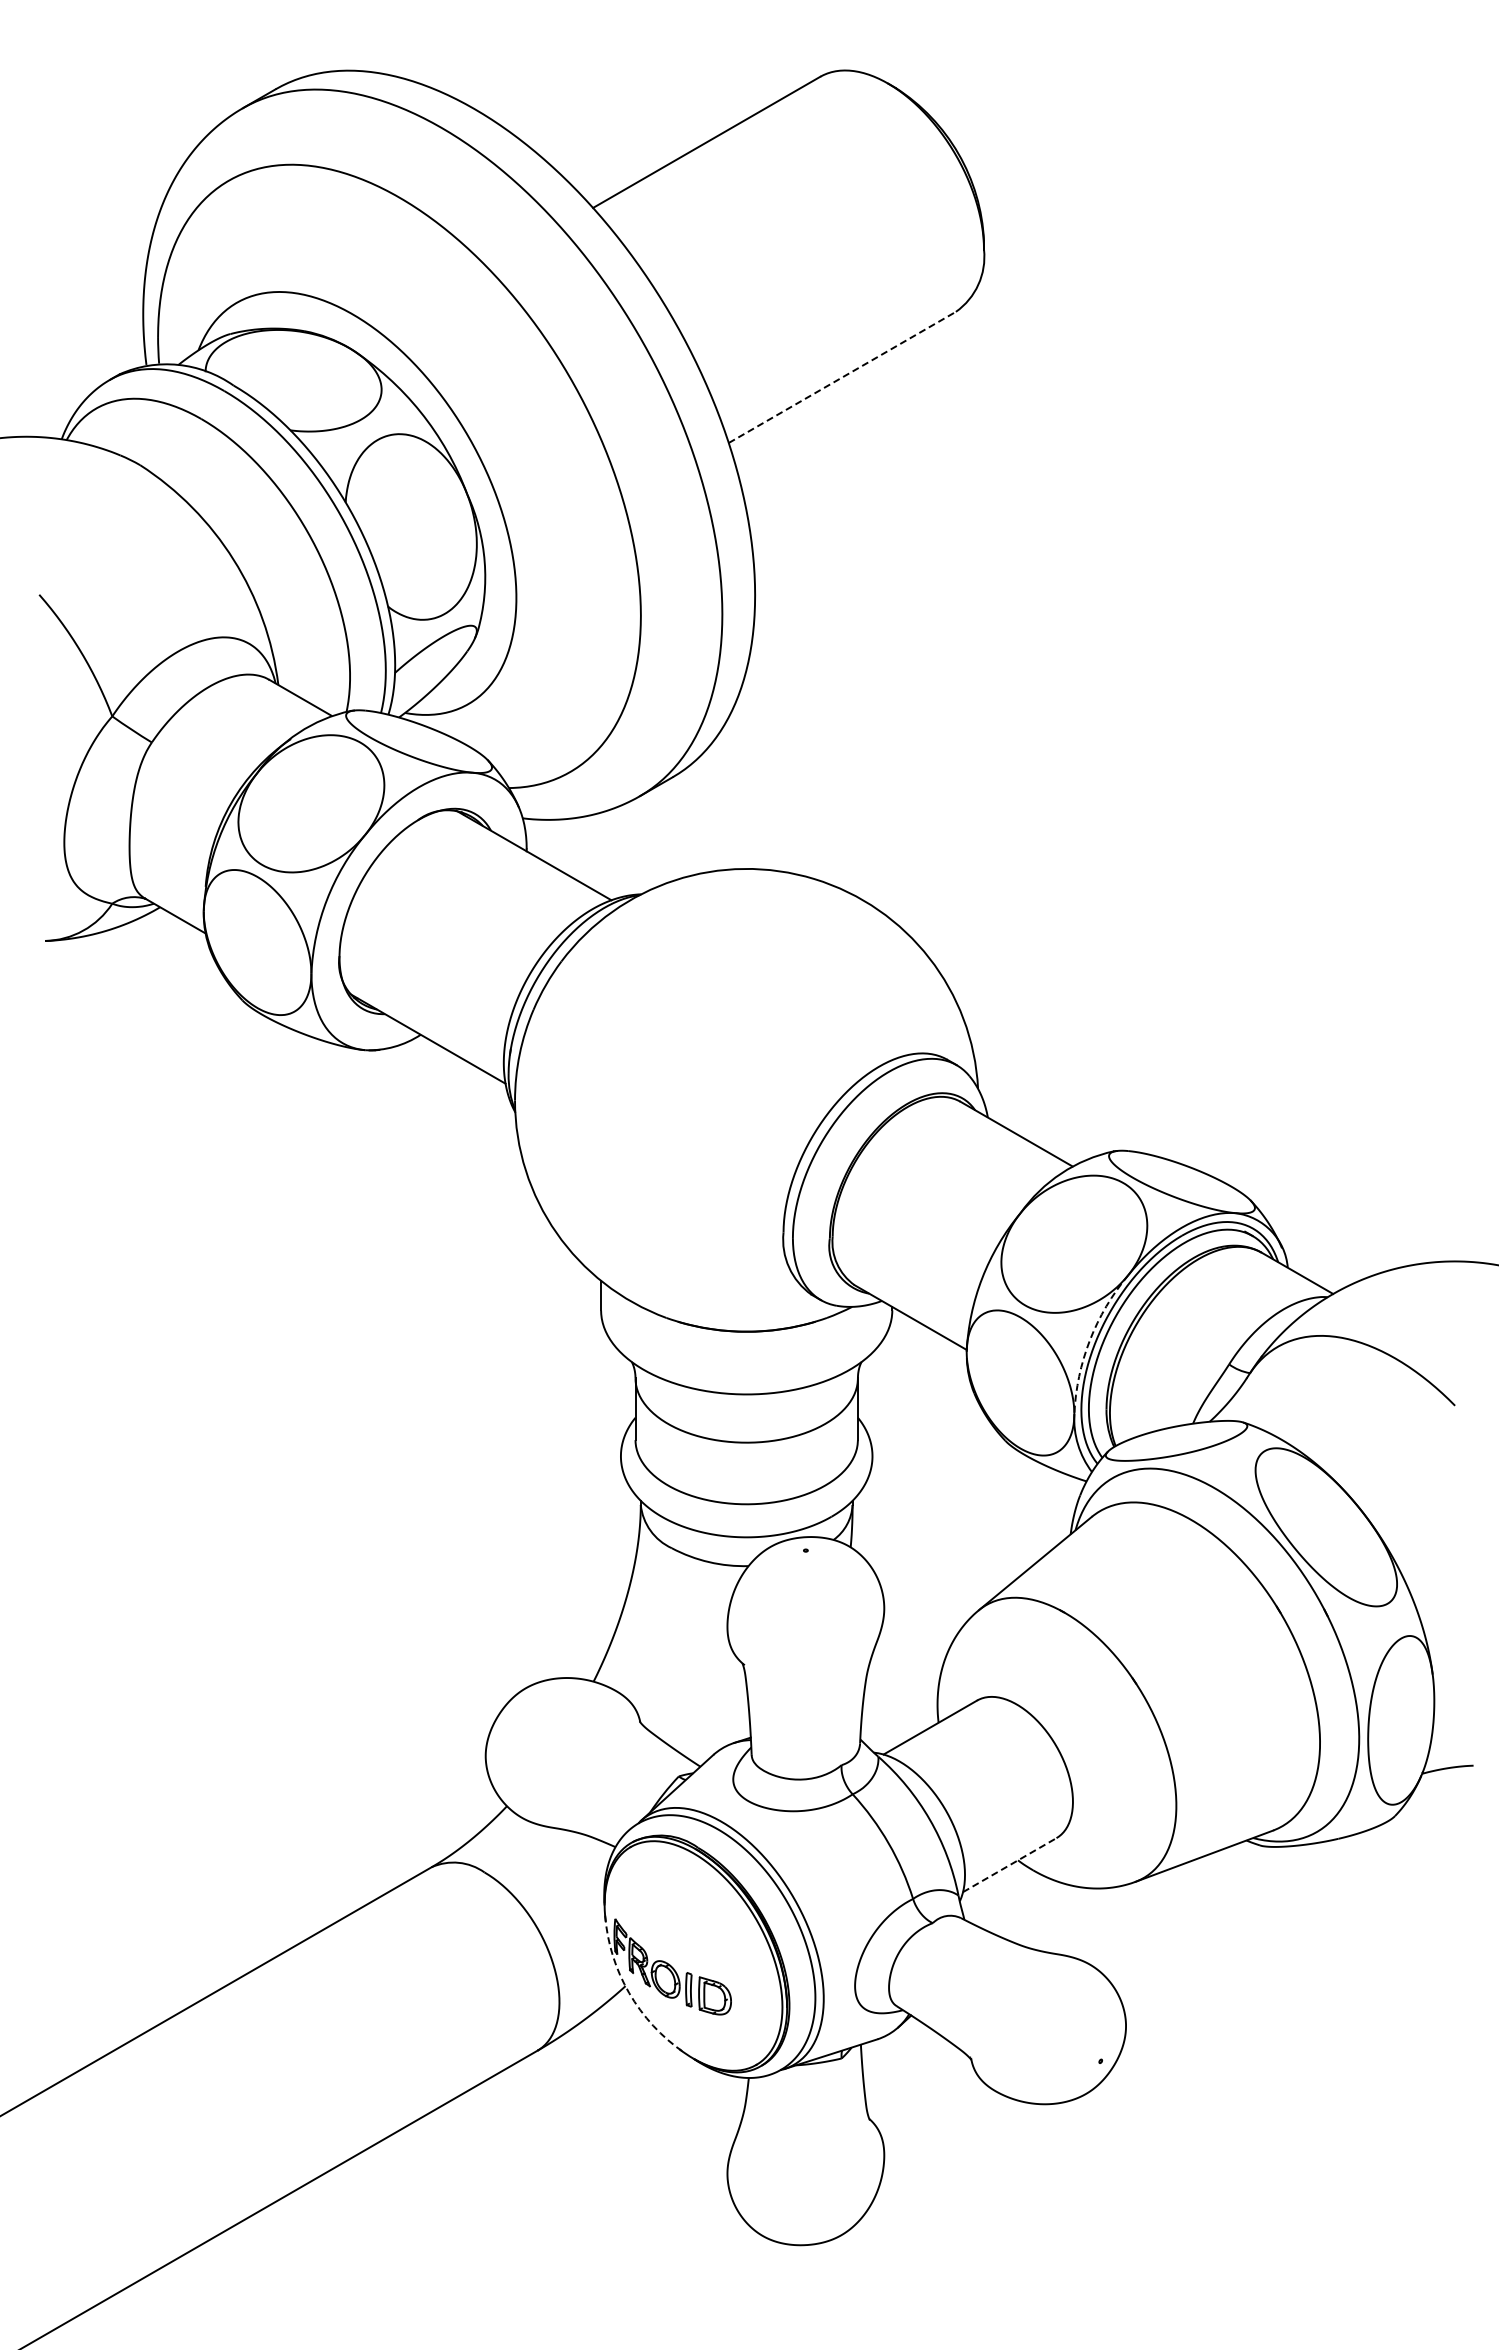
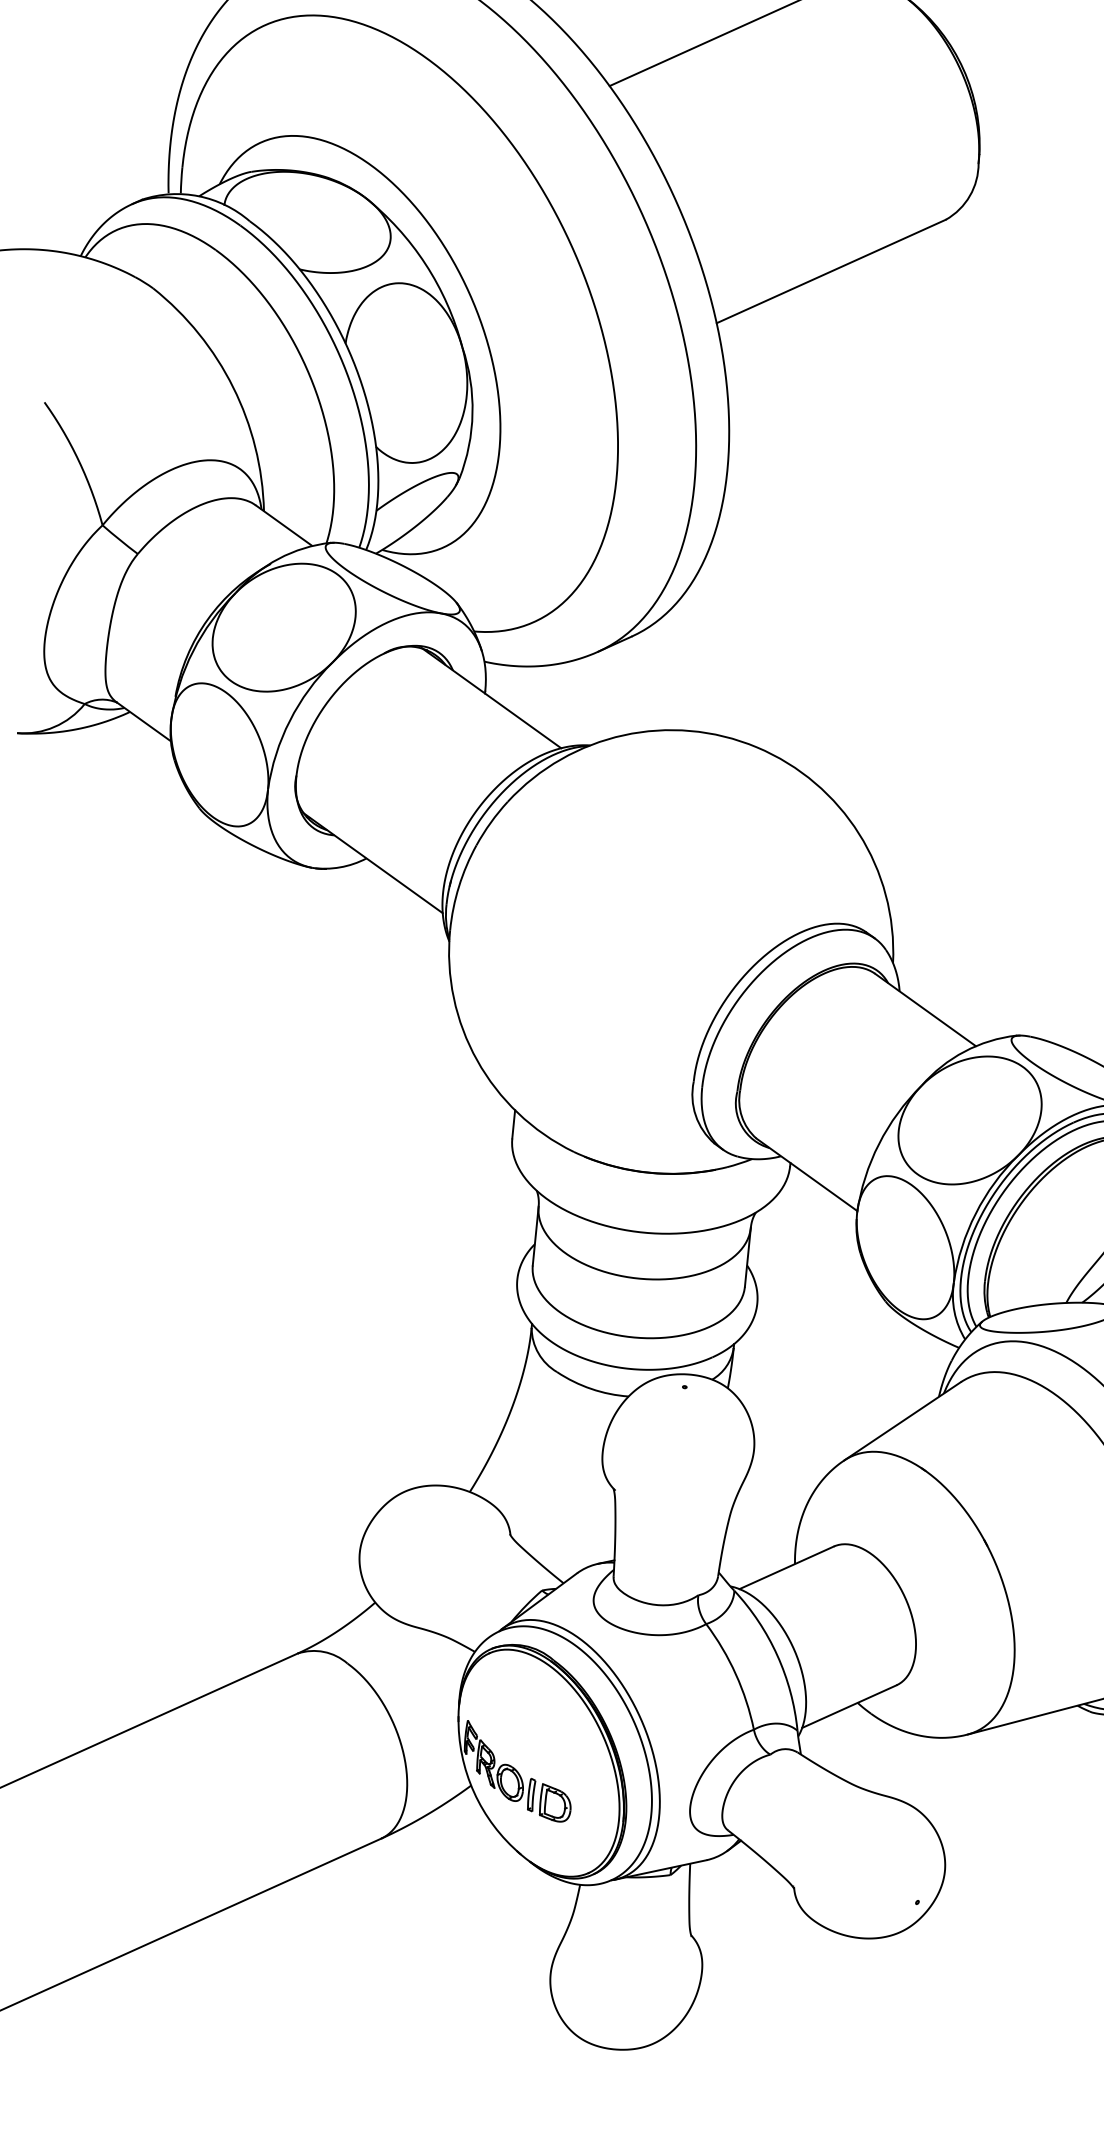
line: (842, 377) -> (831, 271), dashed -> solid
arc: (1089, 1340) -> (975, 1213), dashed -> solid
line: (1009, 1865) -> (849, 1706), dashed -> solid
arc: (629, 1993) -> (474, 1792), dashed -> solid

